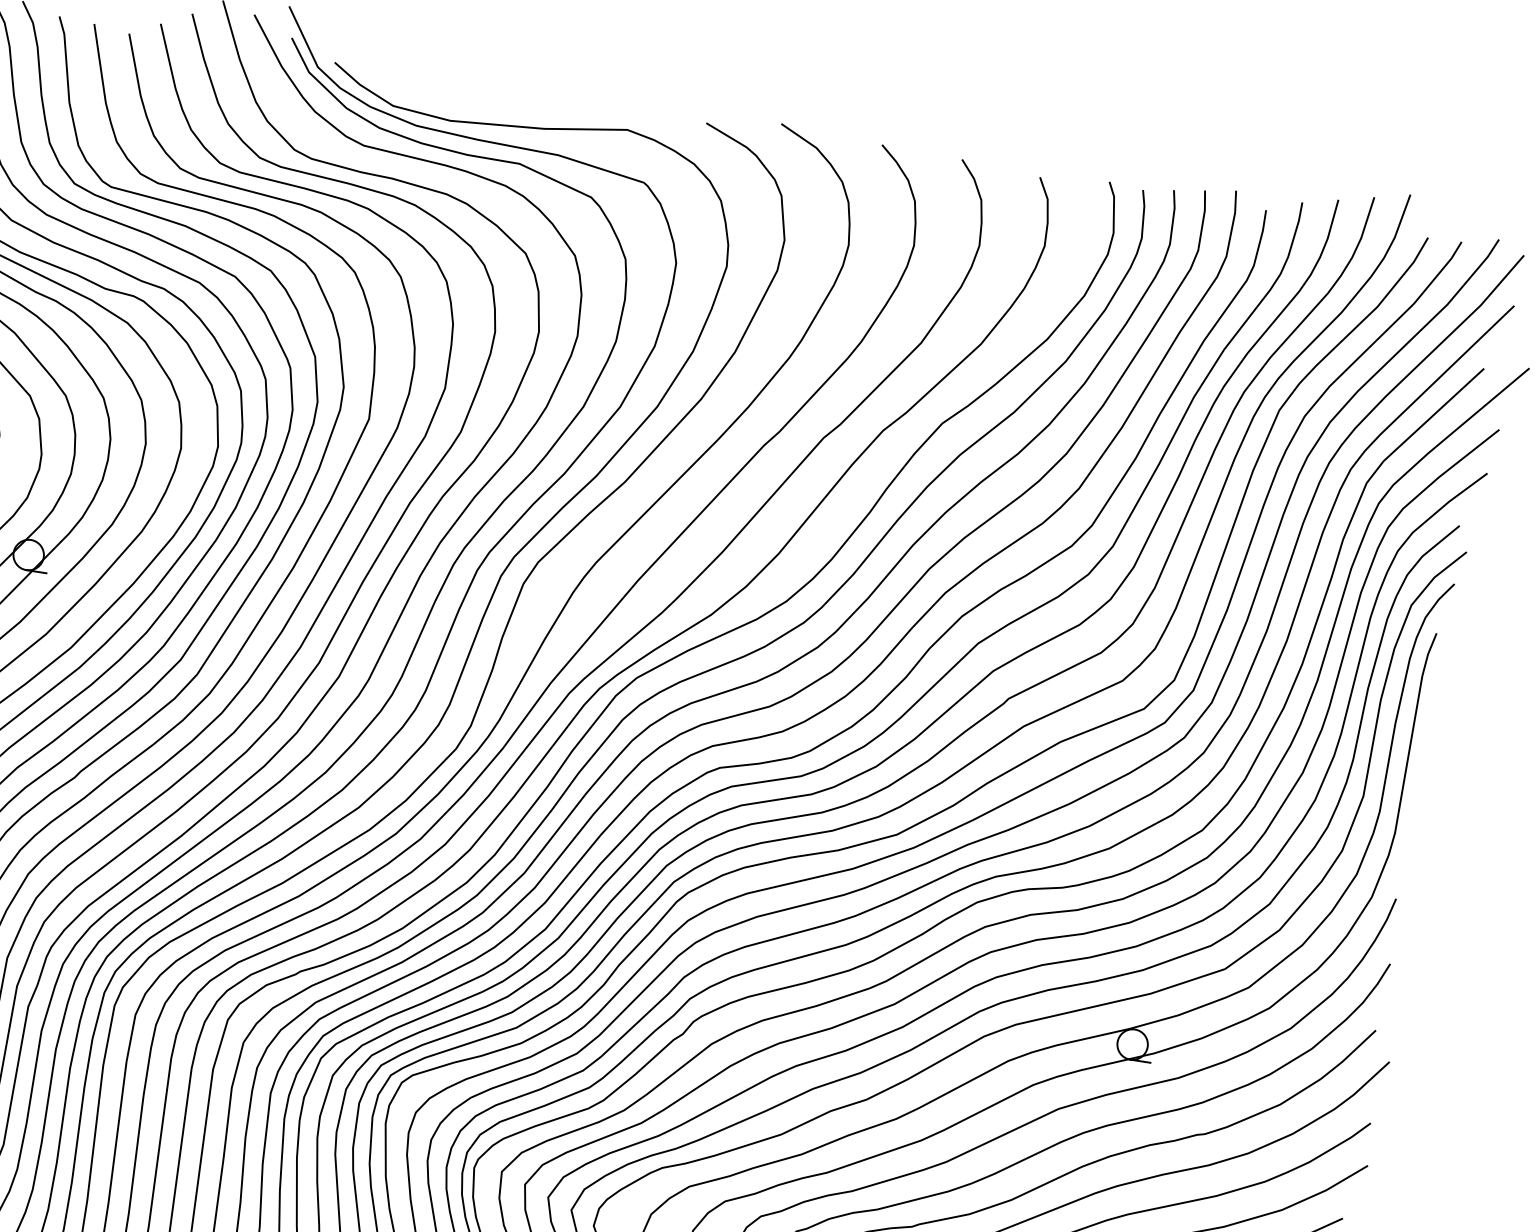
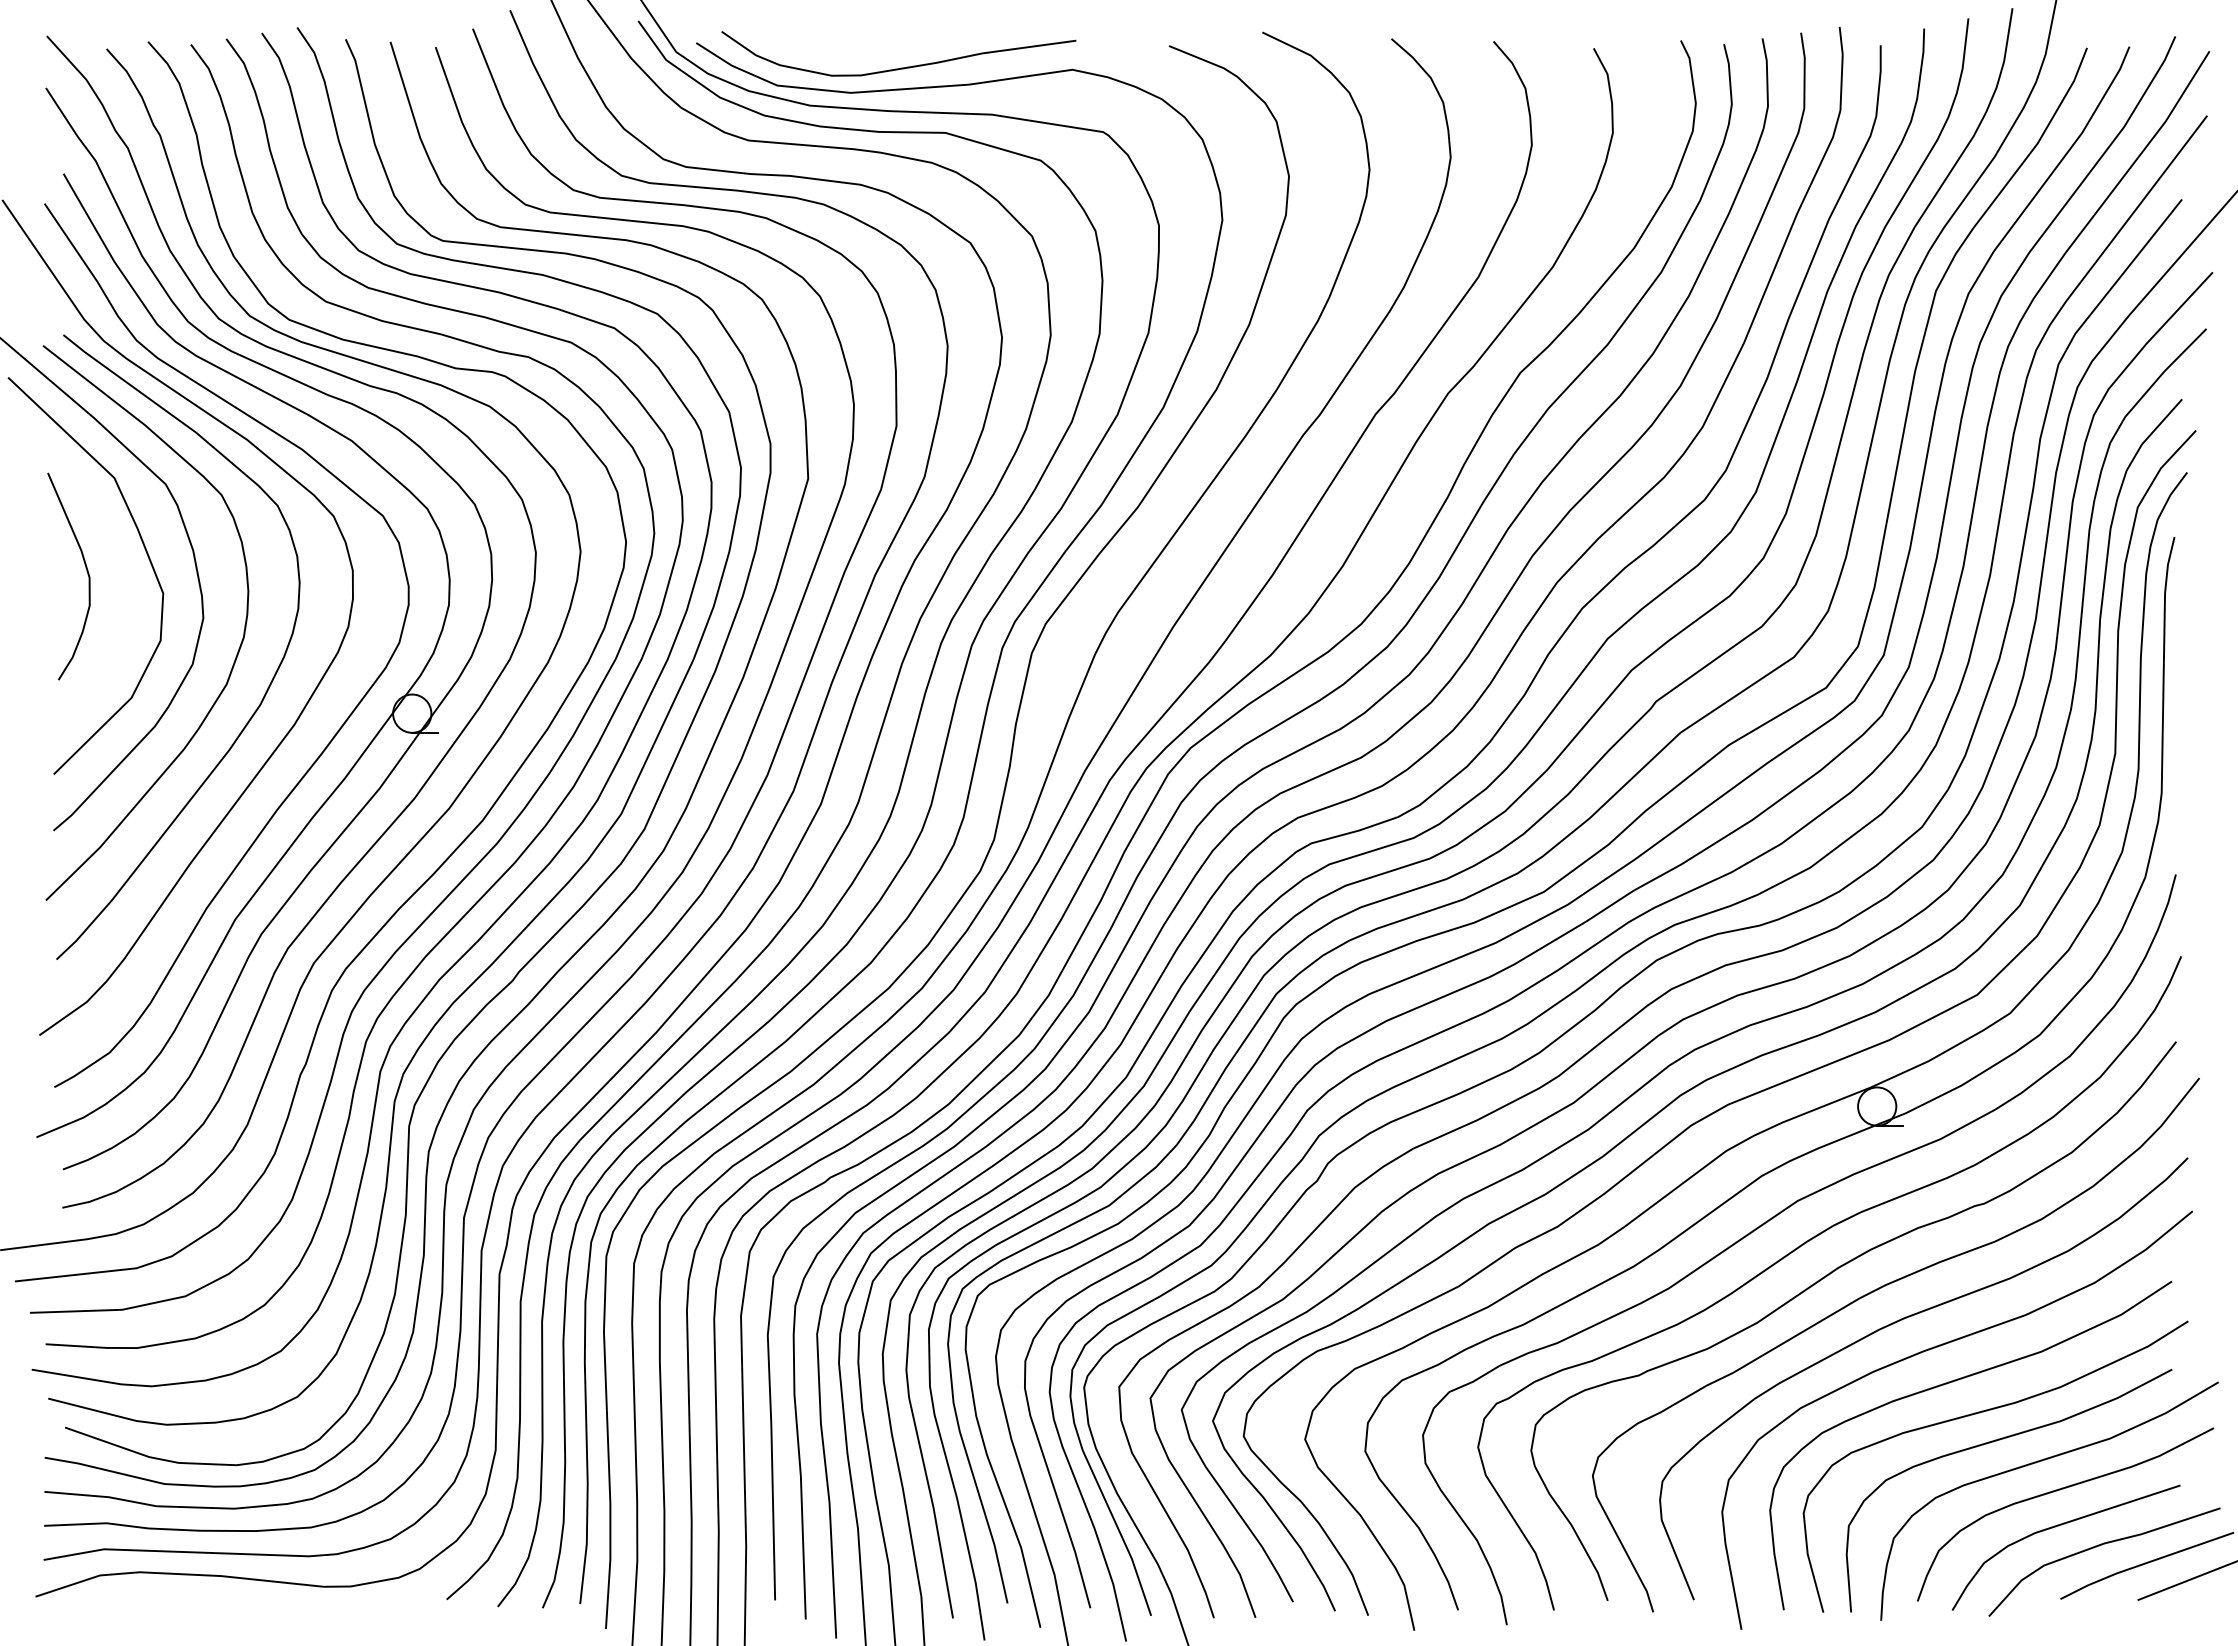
curve: (493, 107) -> (901, 67), added

